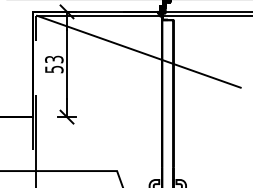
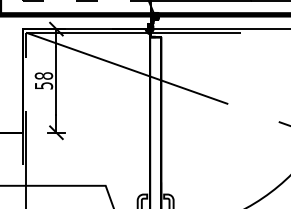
text: (53, 58) -> (43, 75), 53 -> 58

